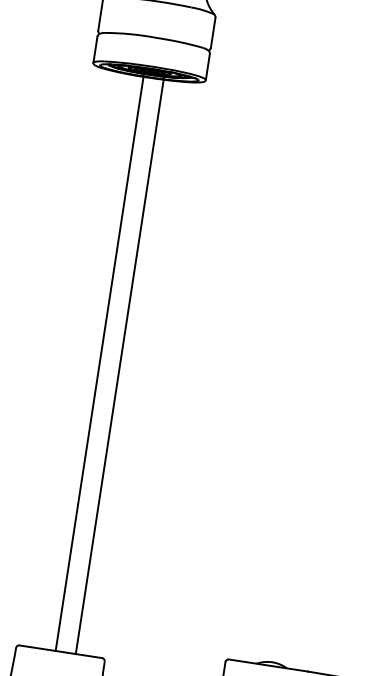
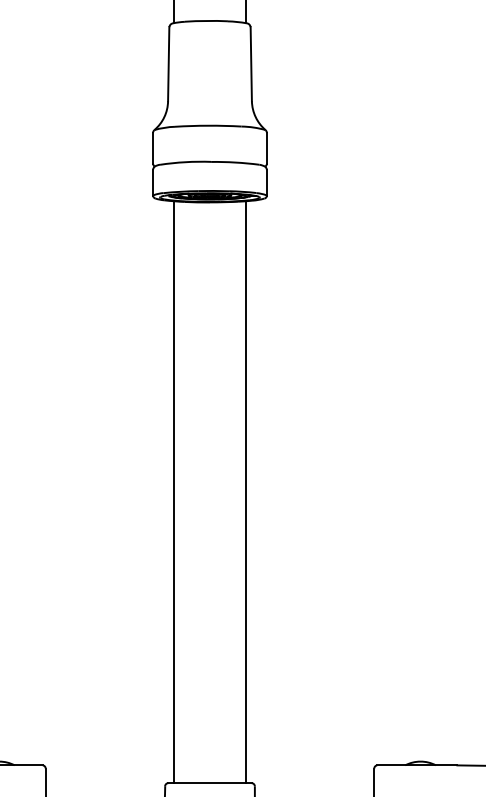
line: (99, 363) -> (173, 492), moved
line: (120, 366) -> (246, 492), moved

